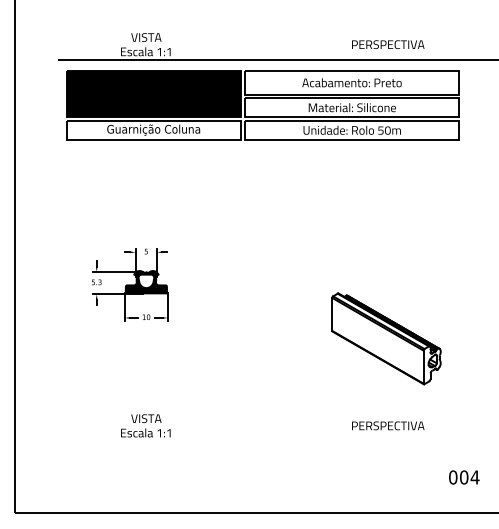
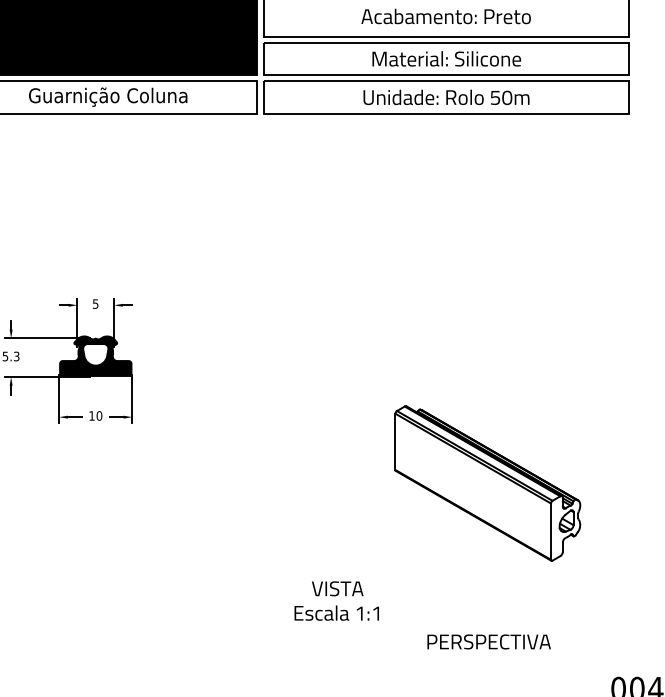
part: (386, 338) -> (487, 482), moved
text: (145, 425) -> (336, 600), moved
text: (388, 425) -> (489, 641), moved

